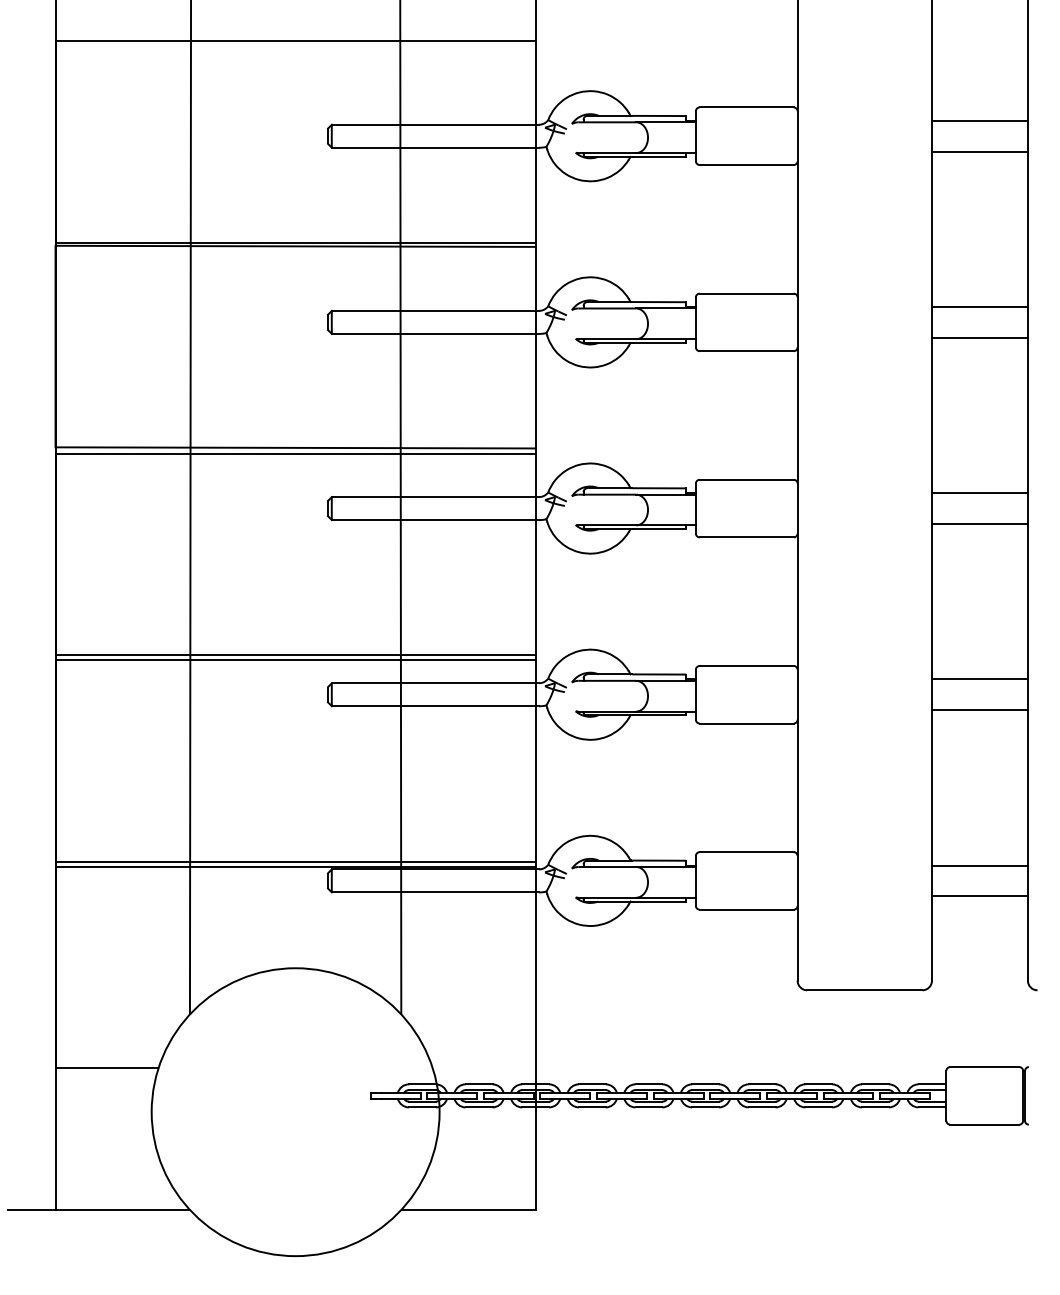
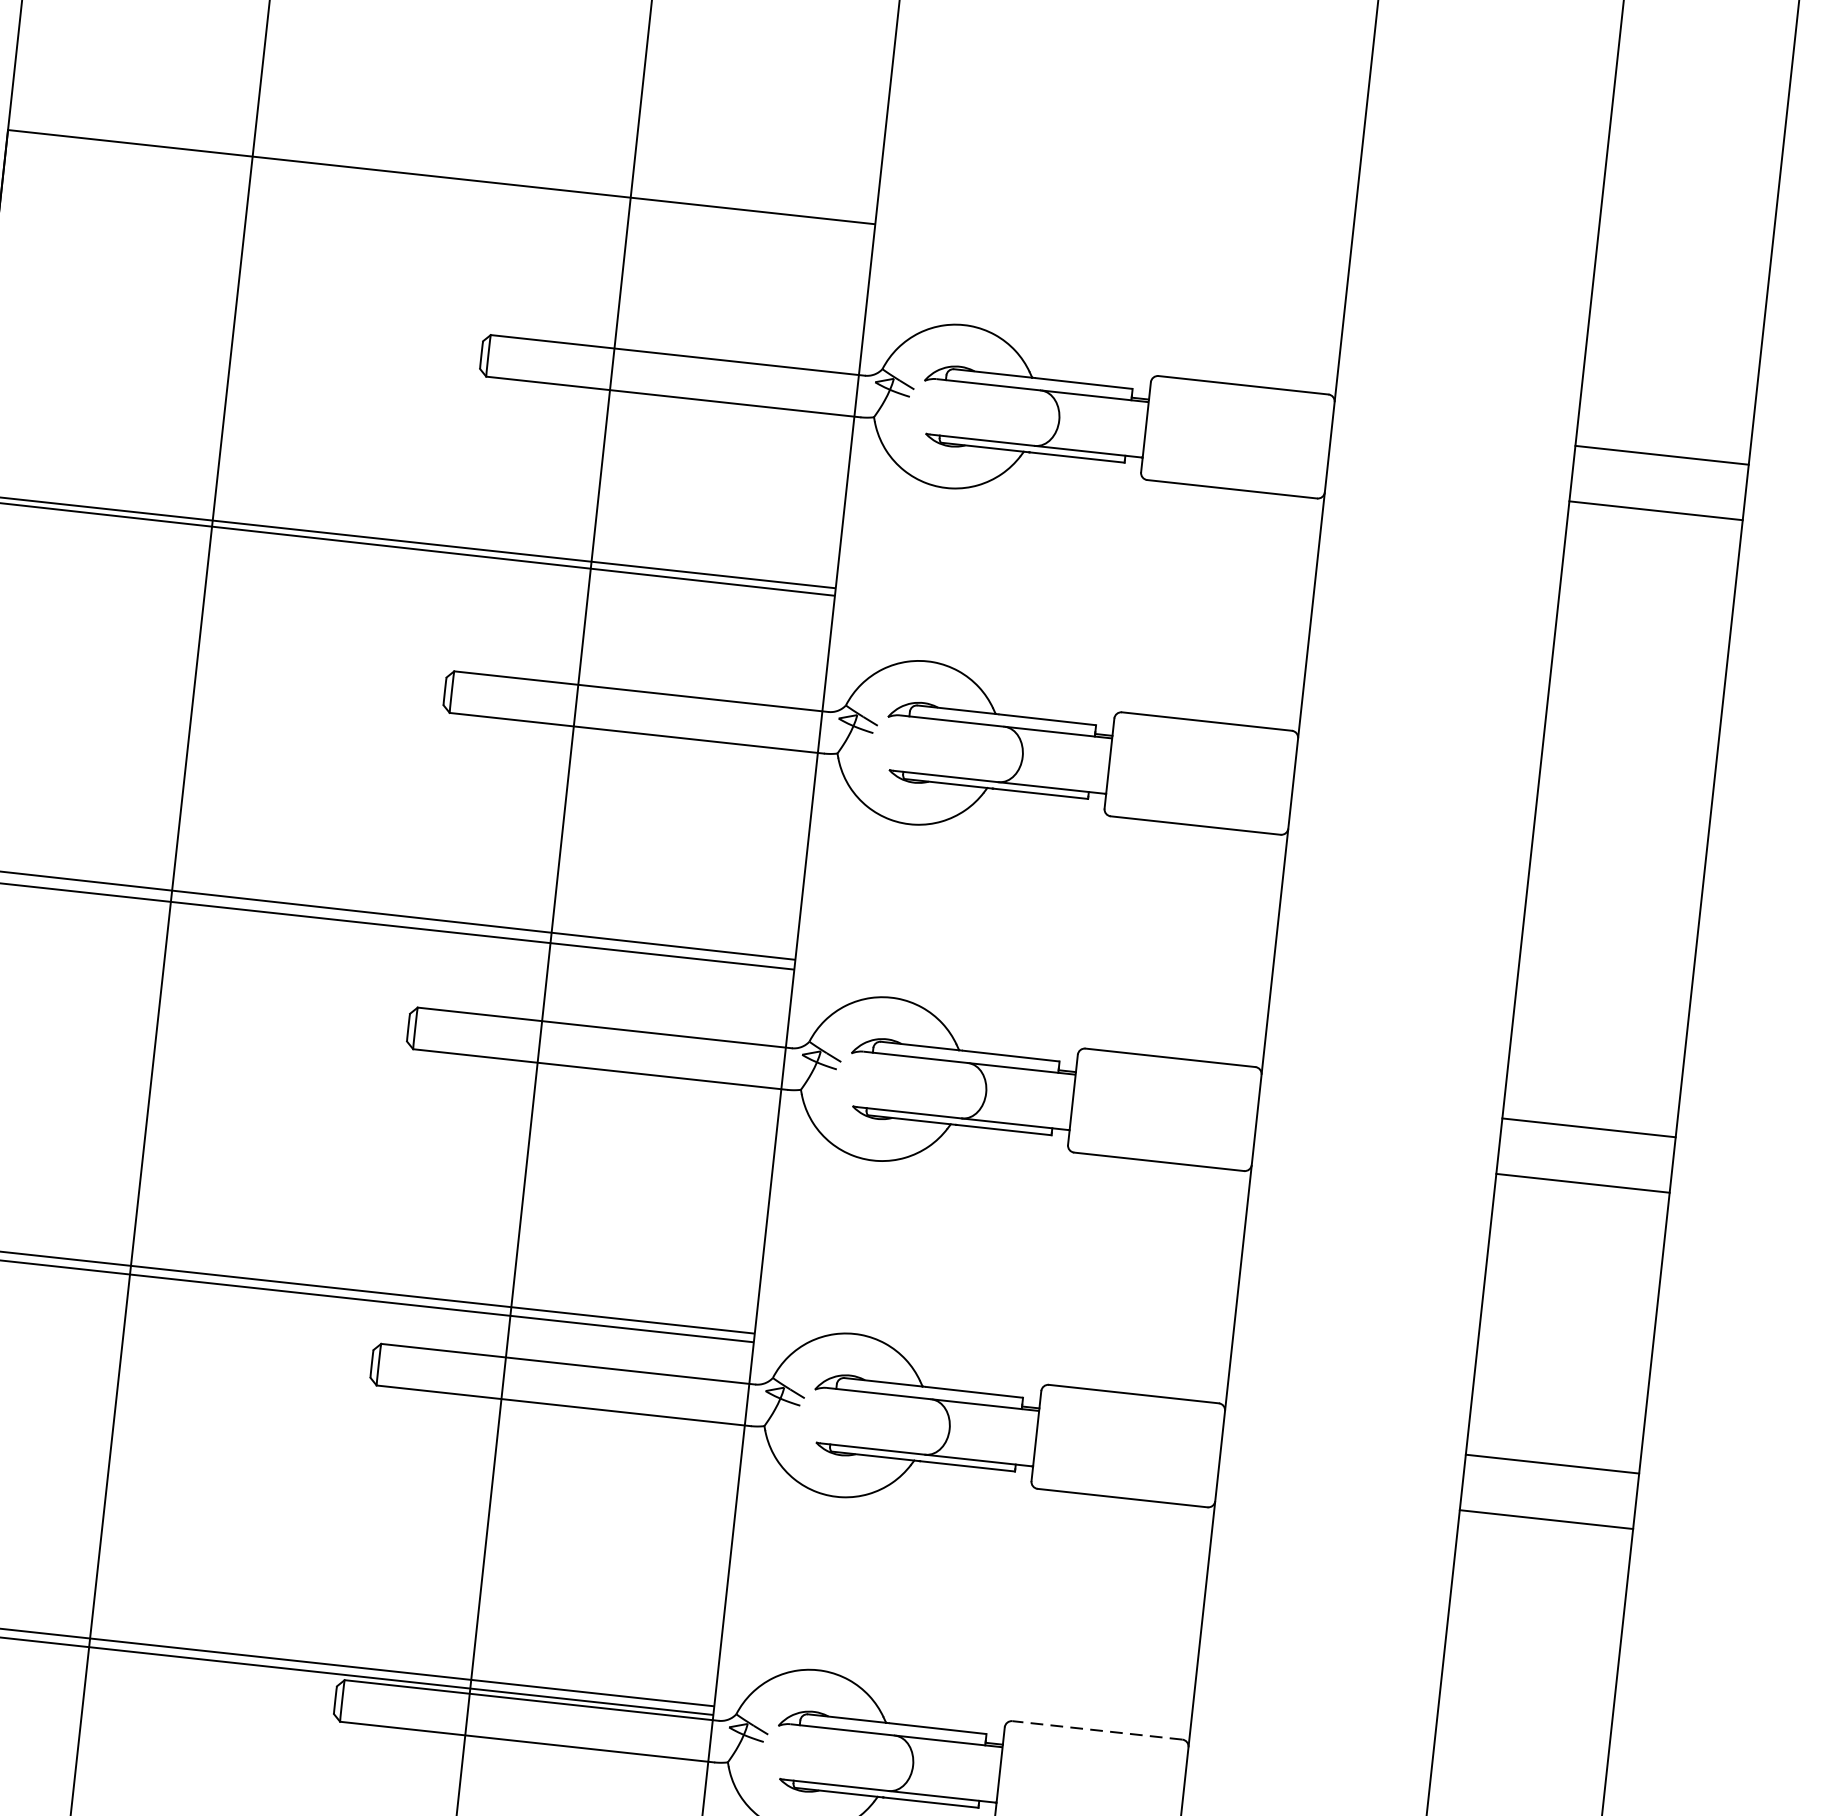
line: (979, 307) -> (1624, 792), removed
line: (979, 337) -> (1618, 846), removed
line: (746, 852) -> (1096, 1730), solid -> dashed
line: (979, 865) -> (1515, 1800), removed

